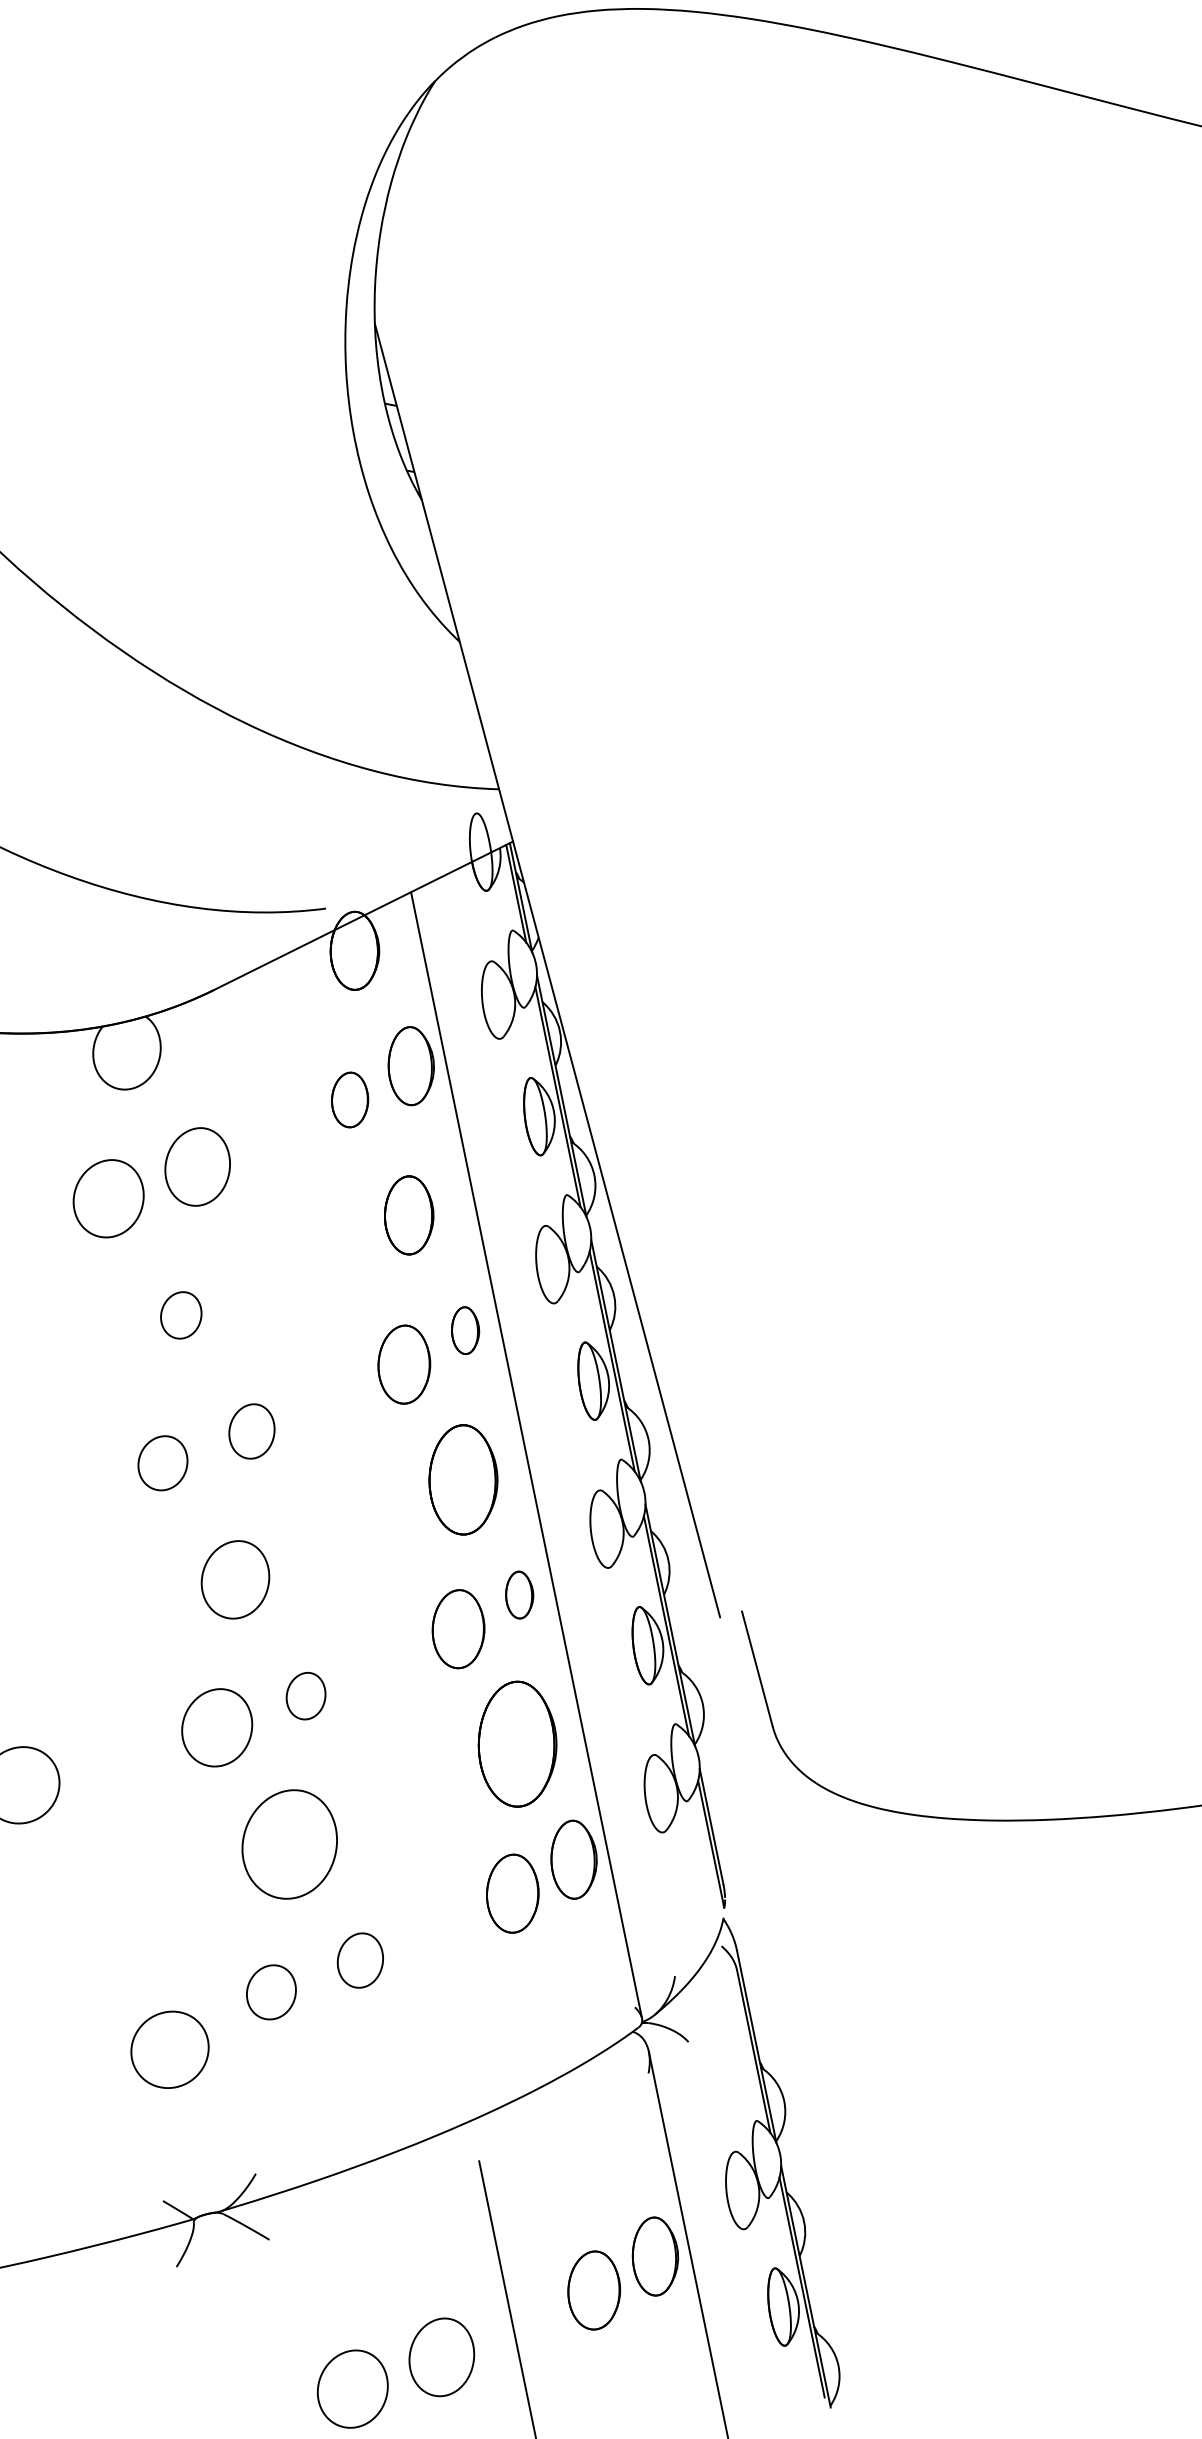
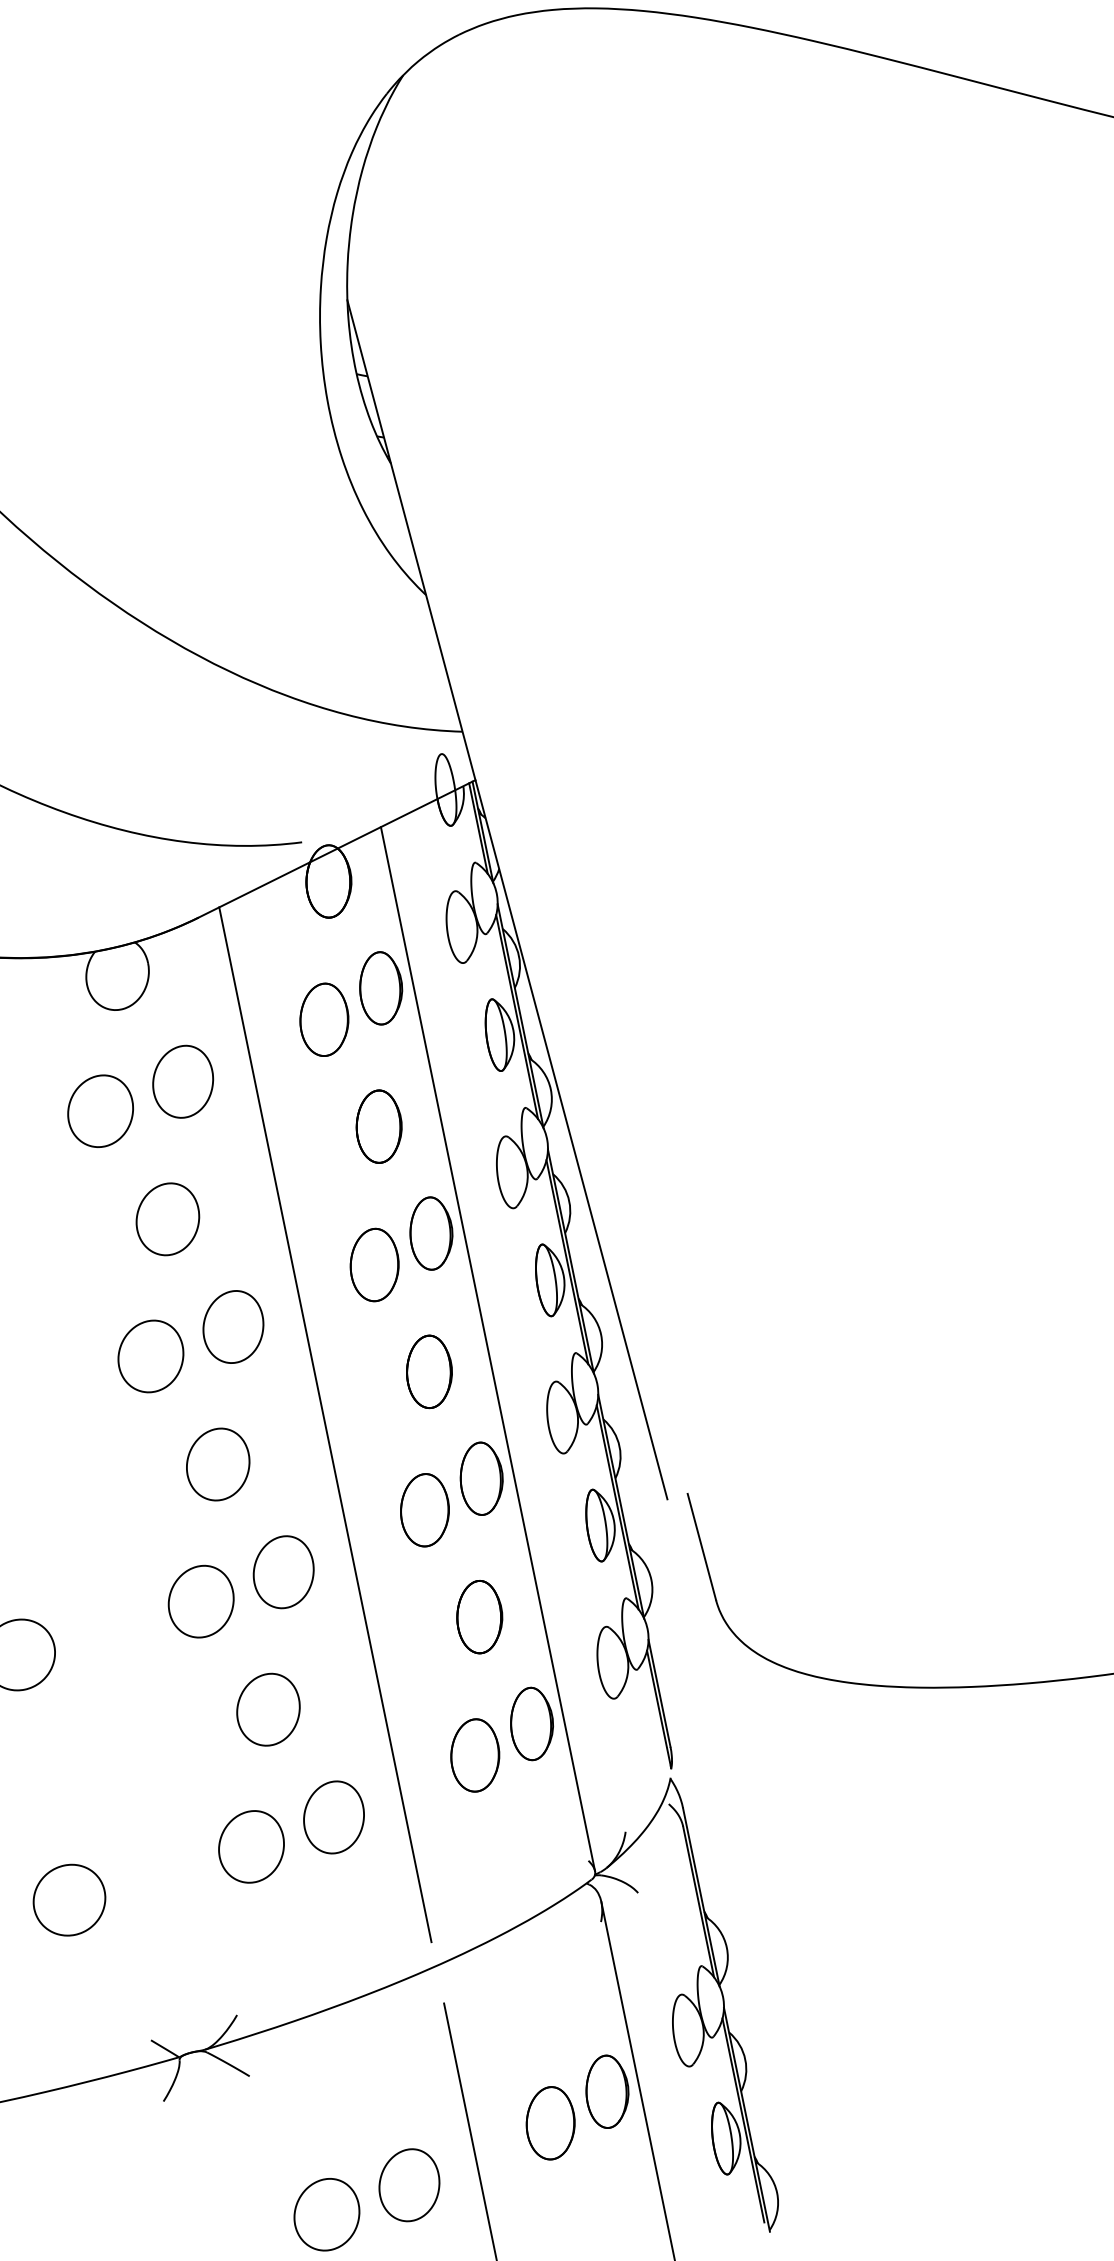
part: (350, 1099) -> (324, 1019), size x1.43
part: (180, 1315) -> (167, 1219), size x1.67
part: (465, 1330) -> (431, 1233), size x1.67
part: (252, 1430) -> (233, 1326), size x1.43
part: (162, 1463) -> (150, 1356), size x1.43
part: (463, 1479) -> (429, 1371), size x0.71
line: (351, 1536) -> (325, 1424), added
part: (519, 1594) -> (481, 1478), size x1.67
part: (305, 1696) -> (283, 1572), size x1.67
part: (517, 1744) -> (479, 1617), size x0.62
part: (289, 1844) -> (268, 1709), size x0.71
part: (359, 1960) -> (333, 1817), size x1.43
part: (271, 1991) -> (251, 1846), size x1.43
part: (170, 2049) -> (69, 1899), moved

